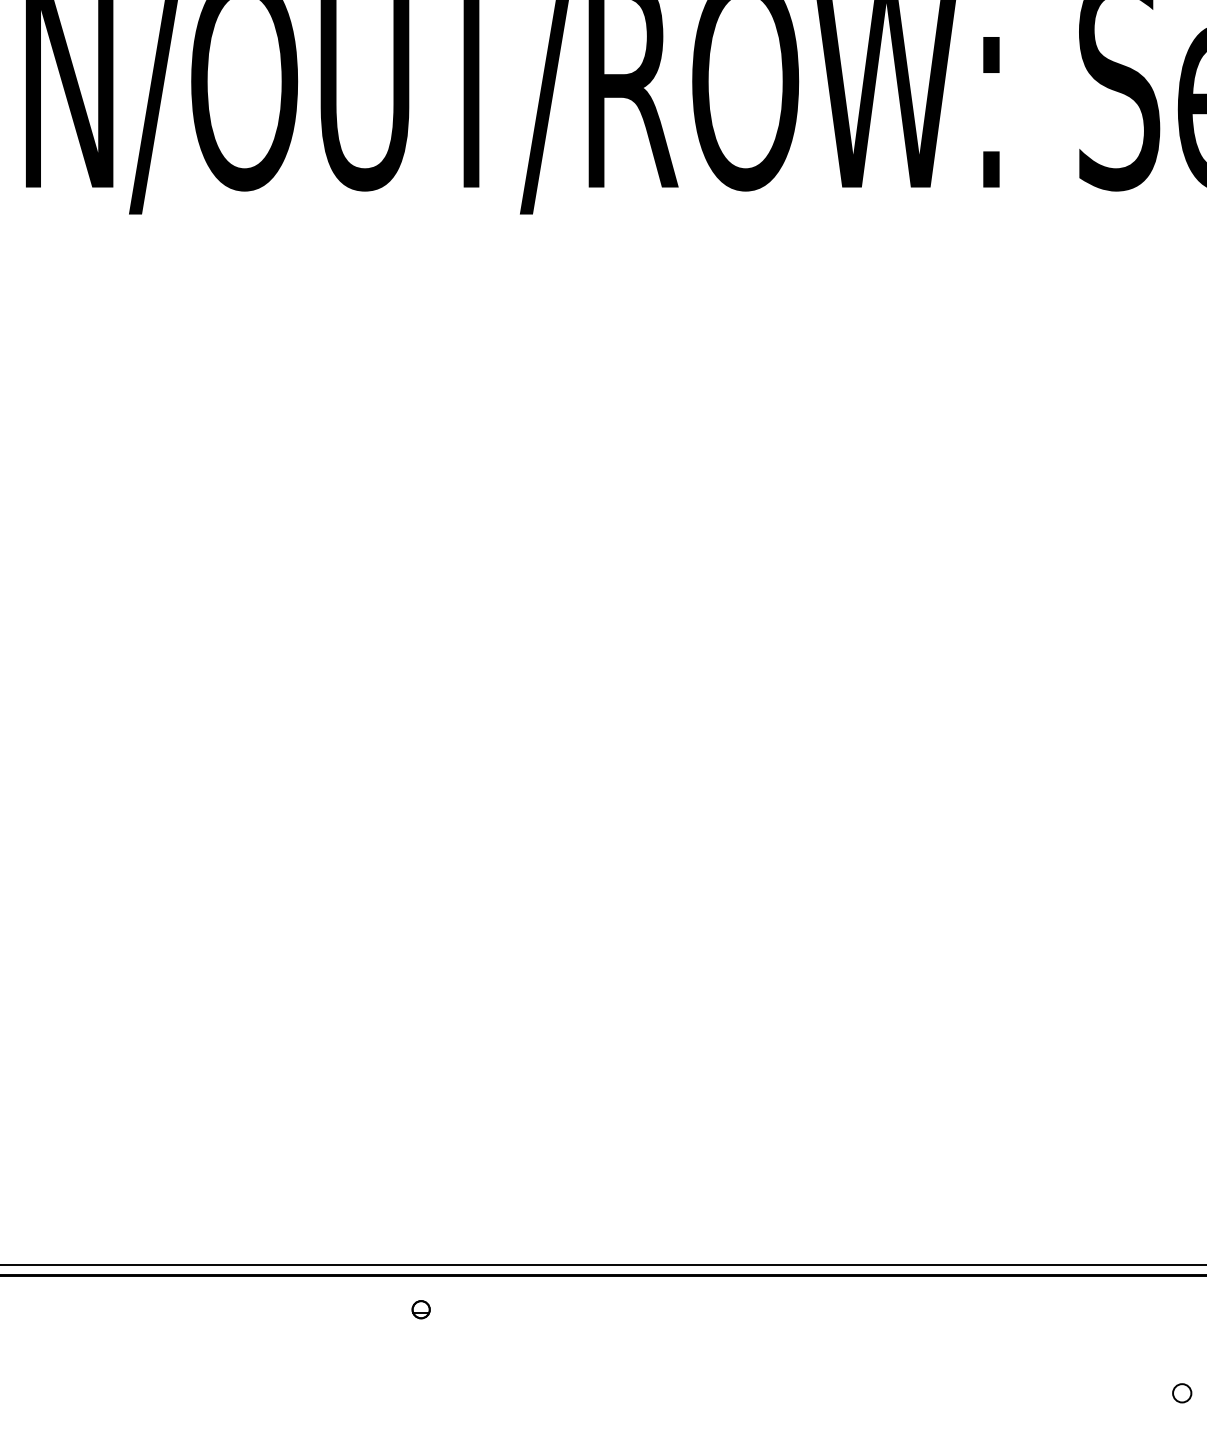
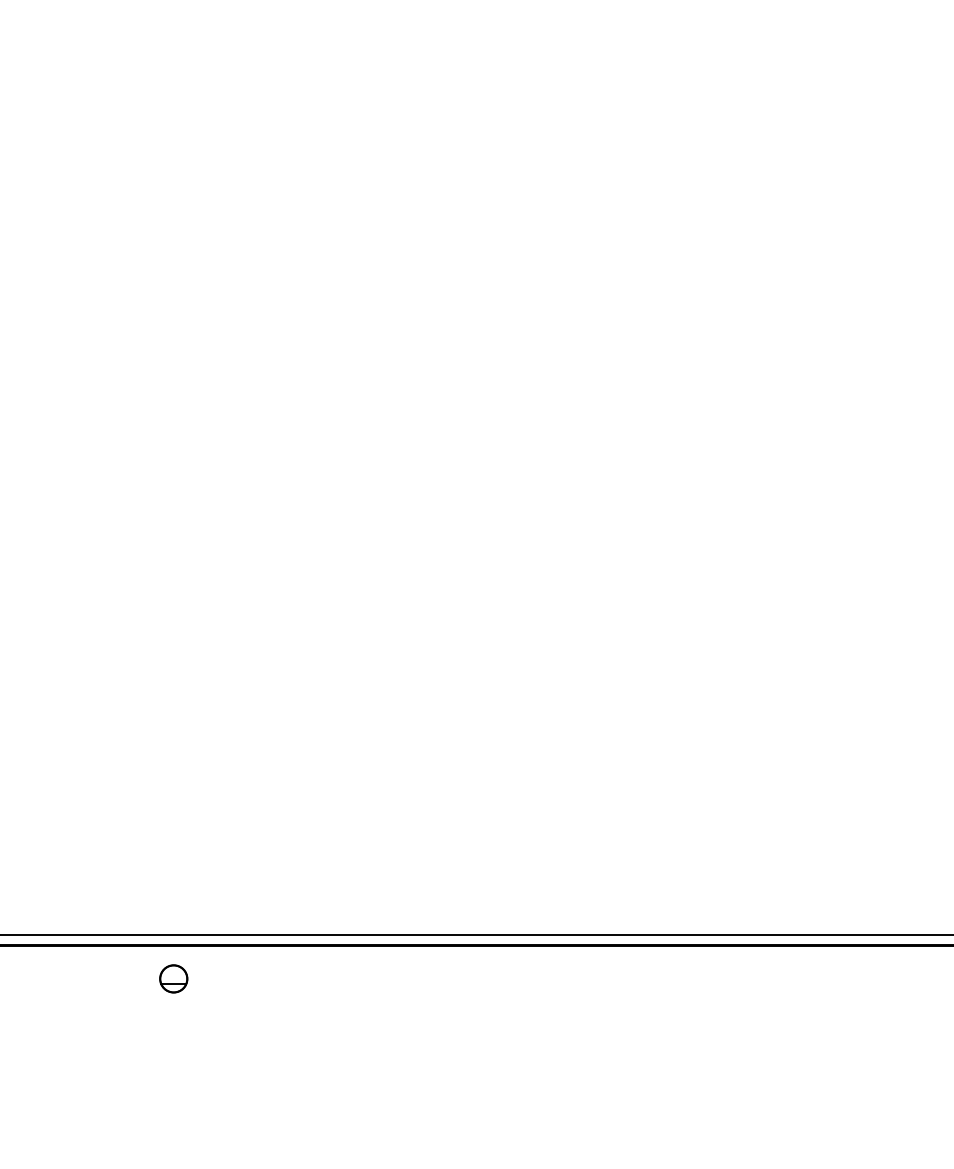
part: (420, 1309) -> (172, 978), size x1.6
circle: (1182, 1393) -> (923, 1061), removed

